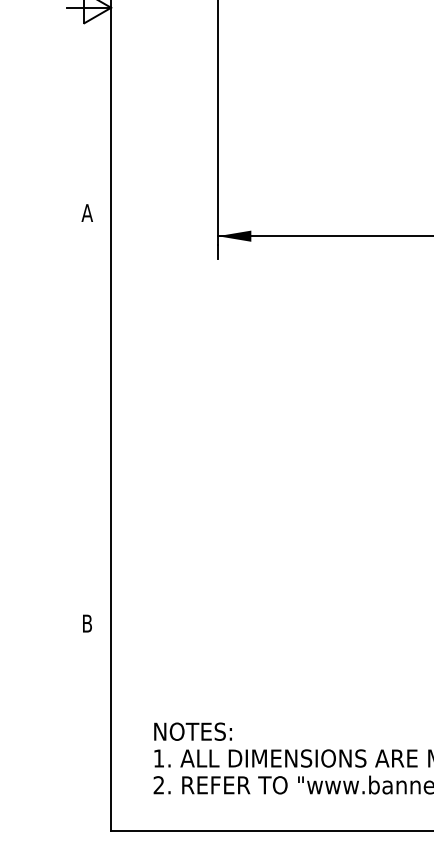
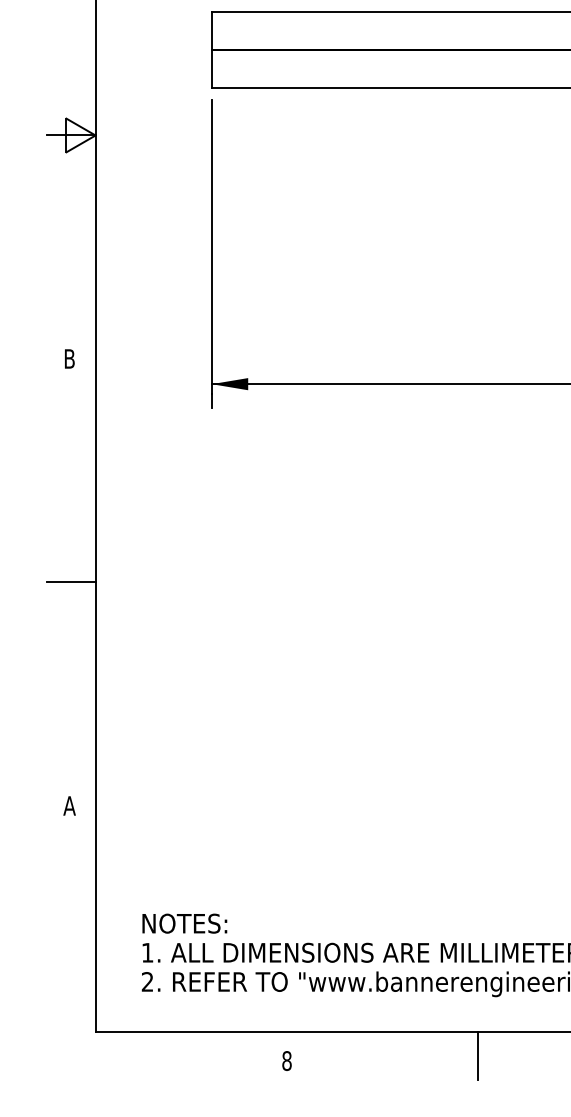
text: (87, 212) -> (69, 358), A -> B
line: (89, 418) -> (71, 582), added
text: (87, 623) -> (69, 805), B -> A

